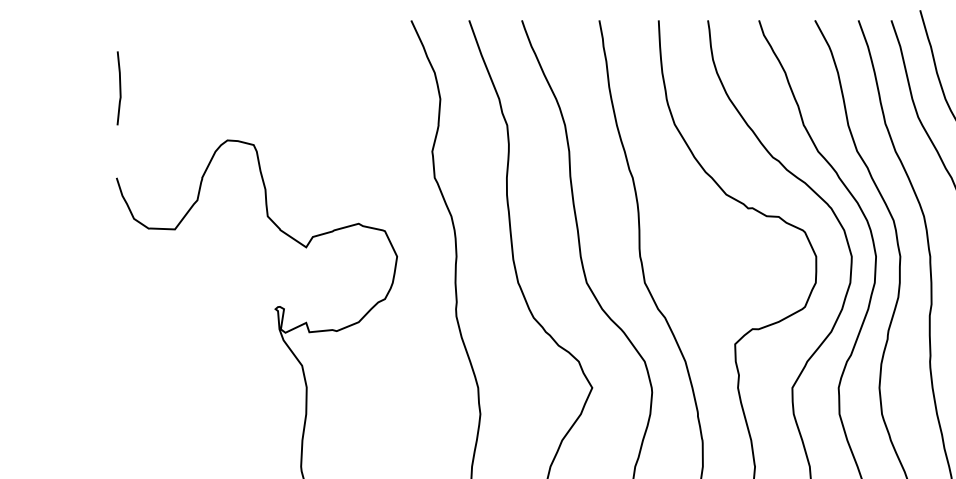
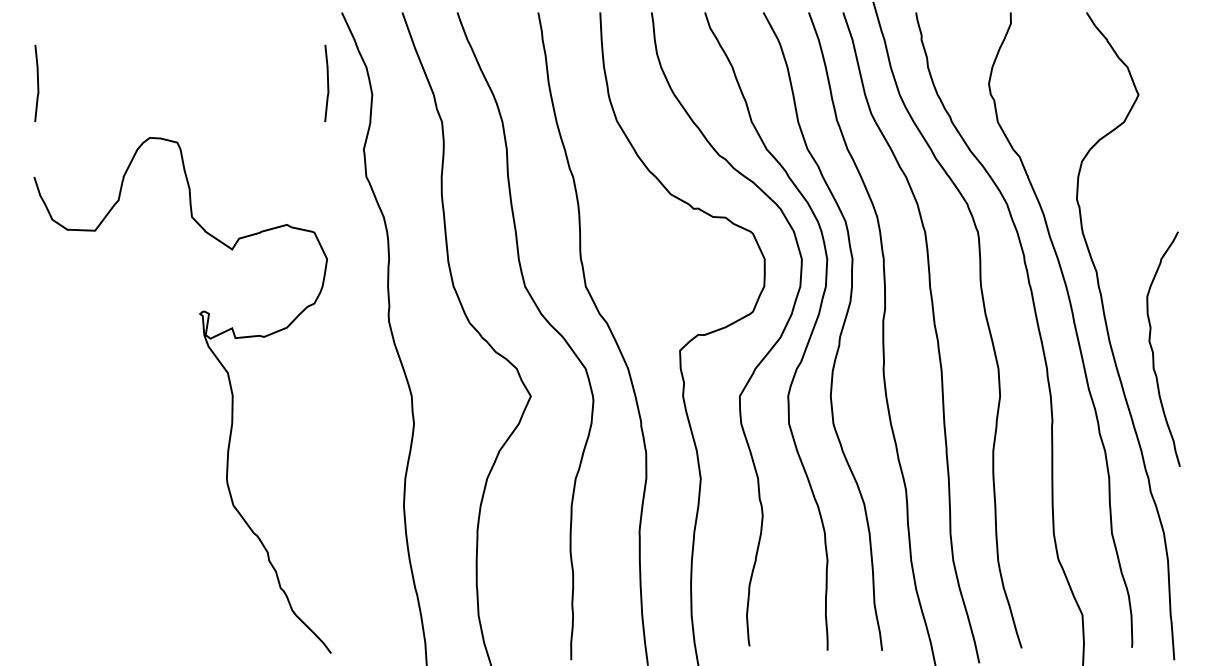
line: (397, 88) -> (327, 83), added

